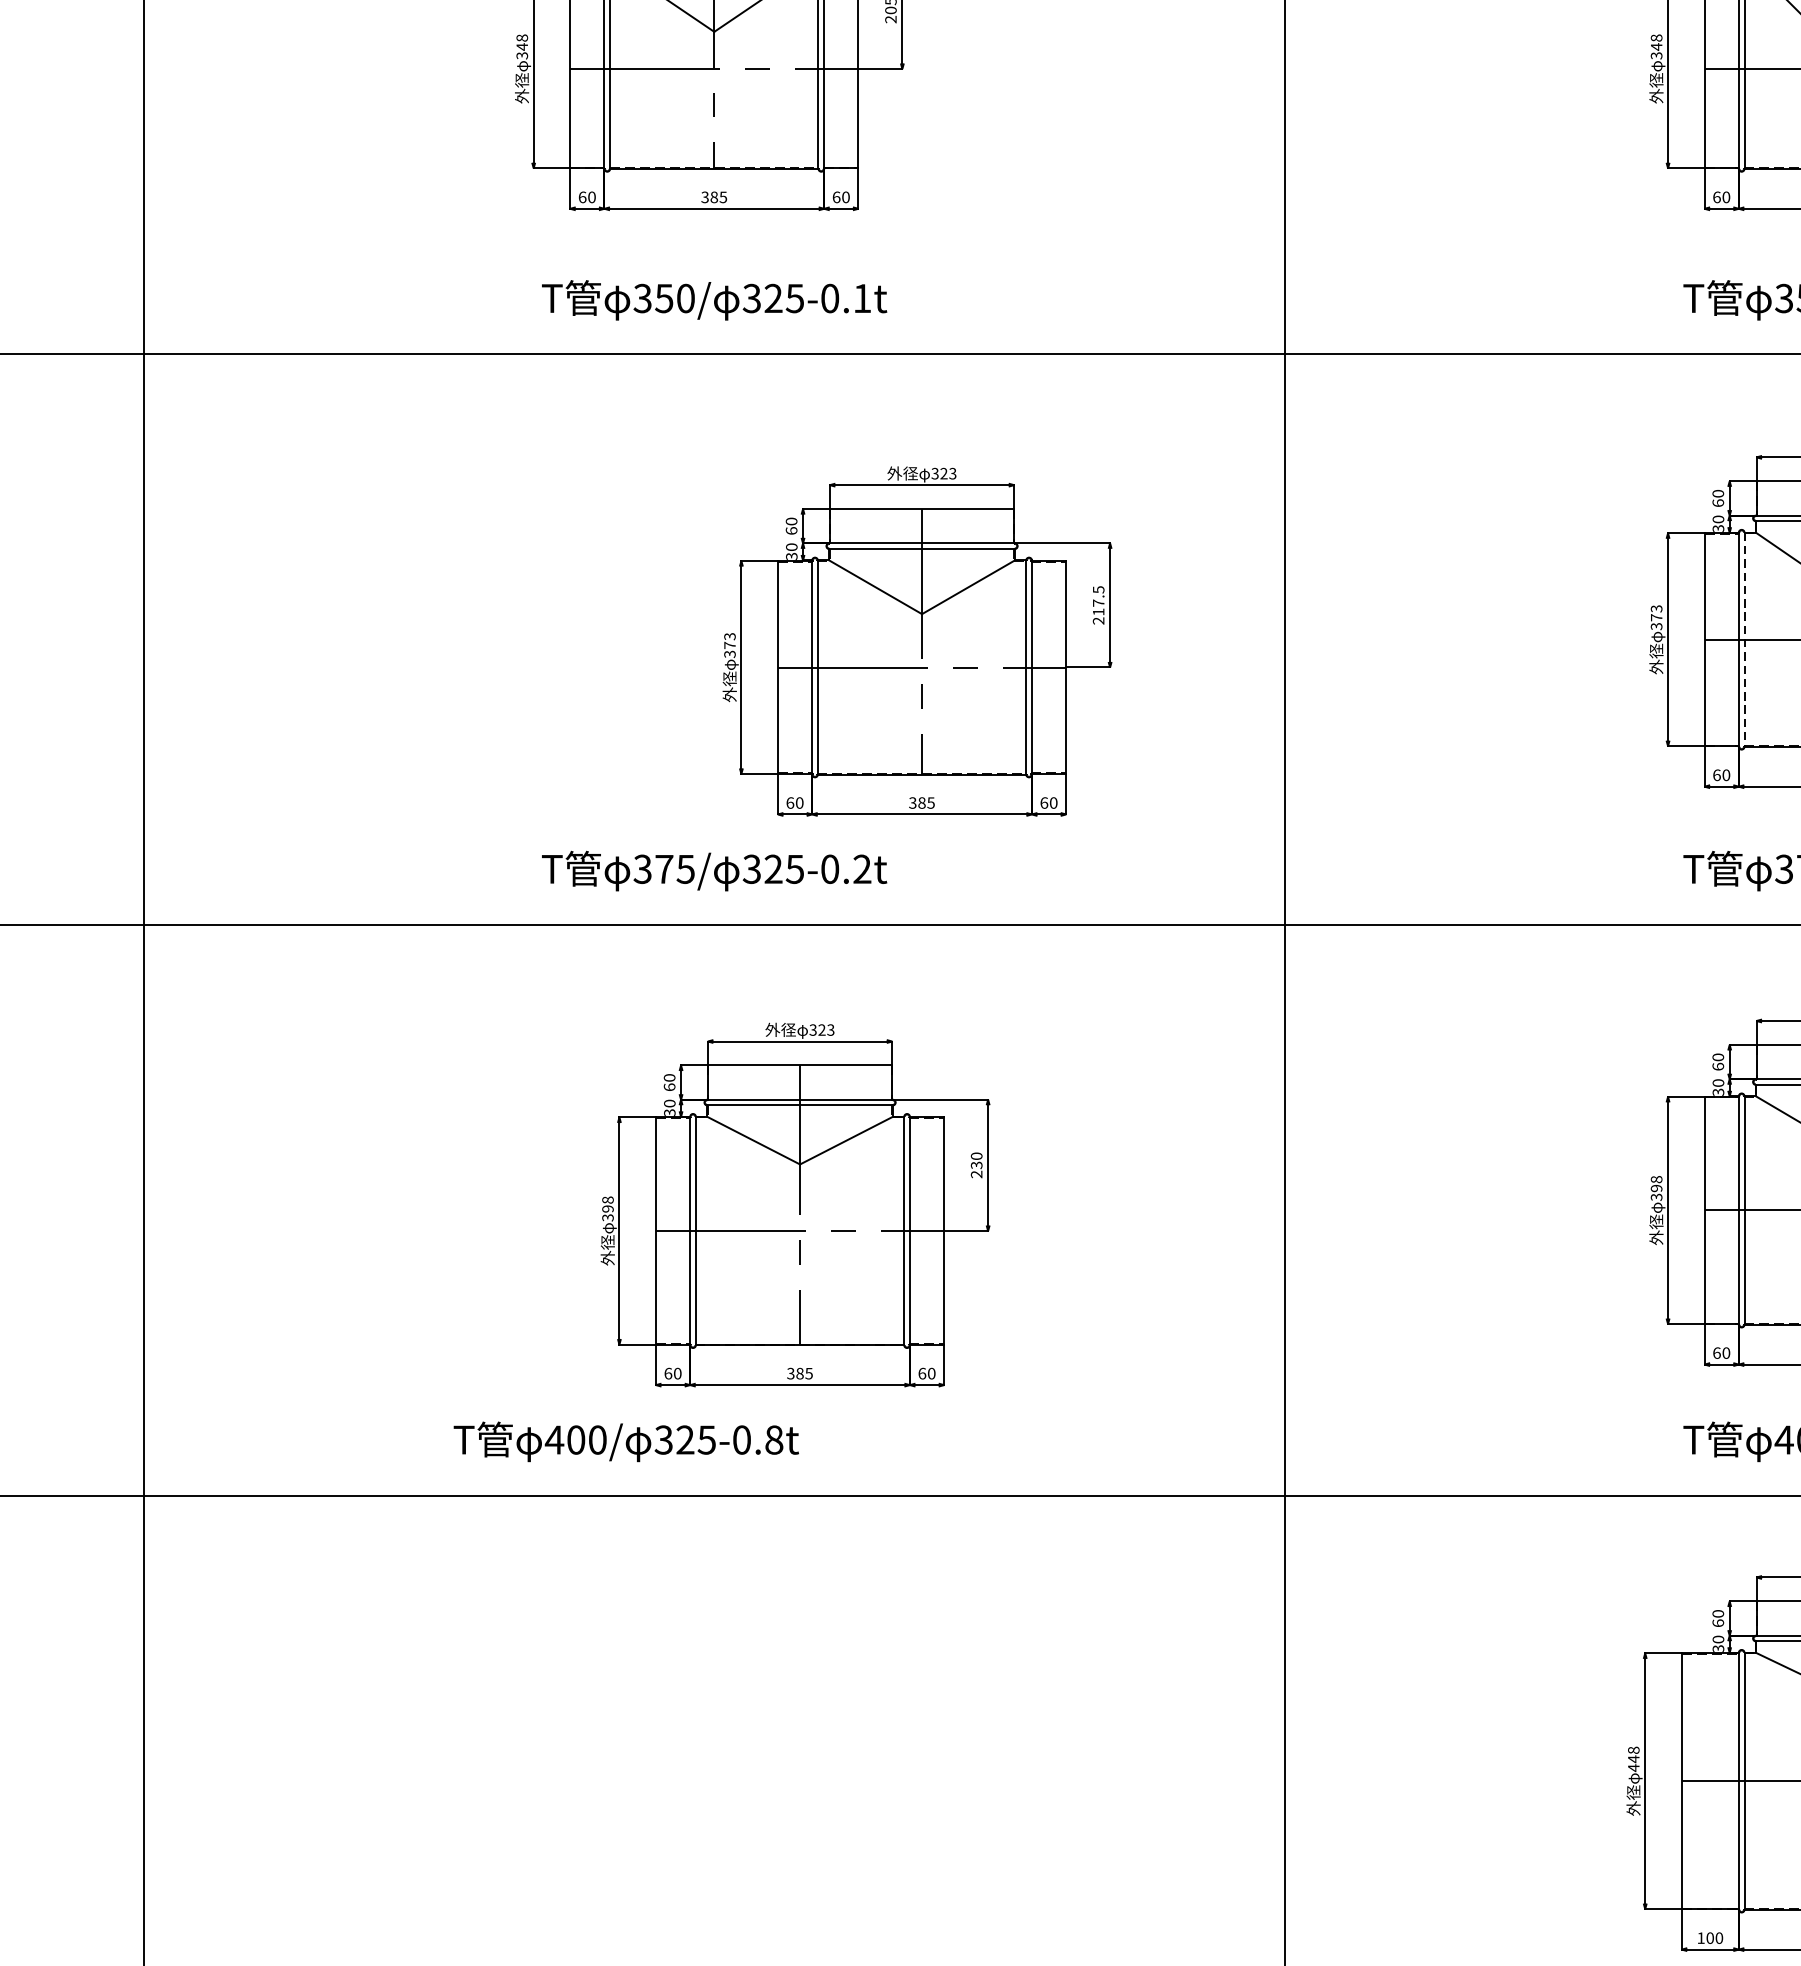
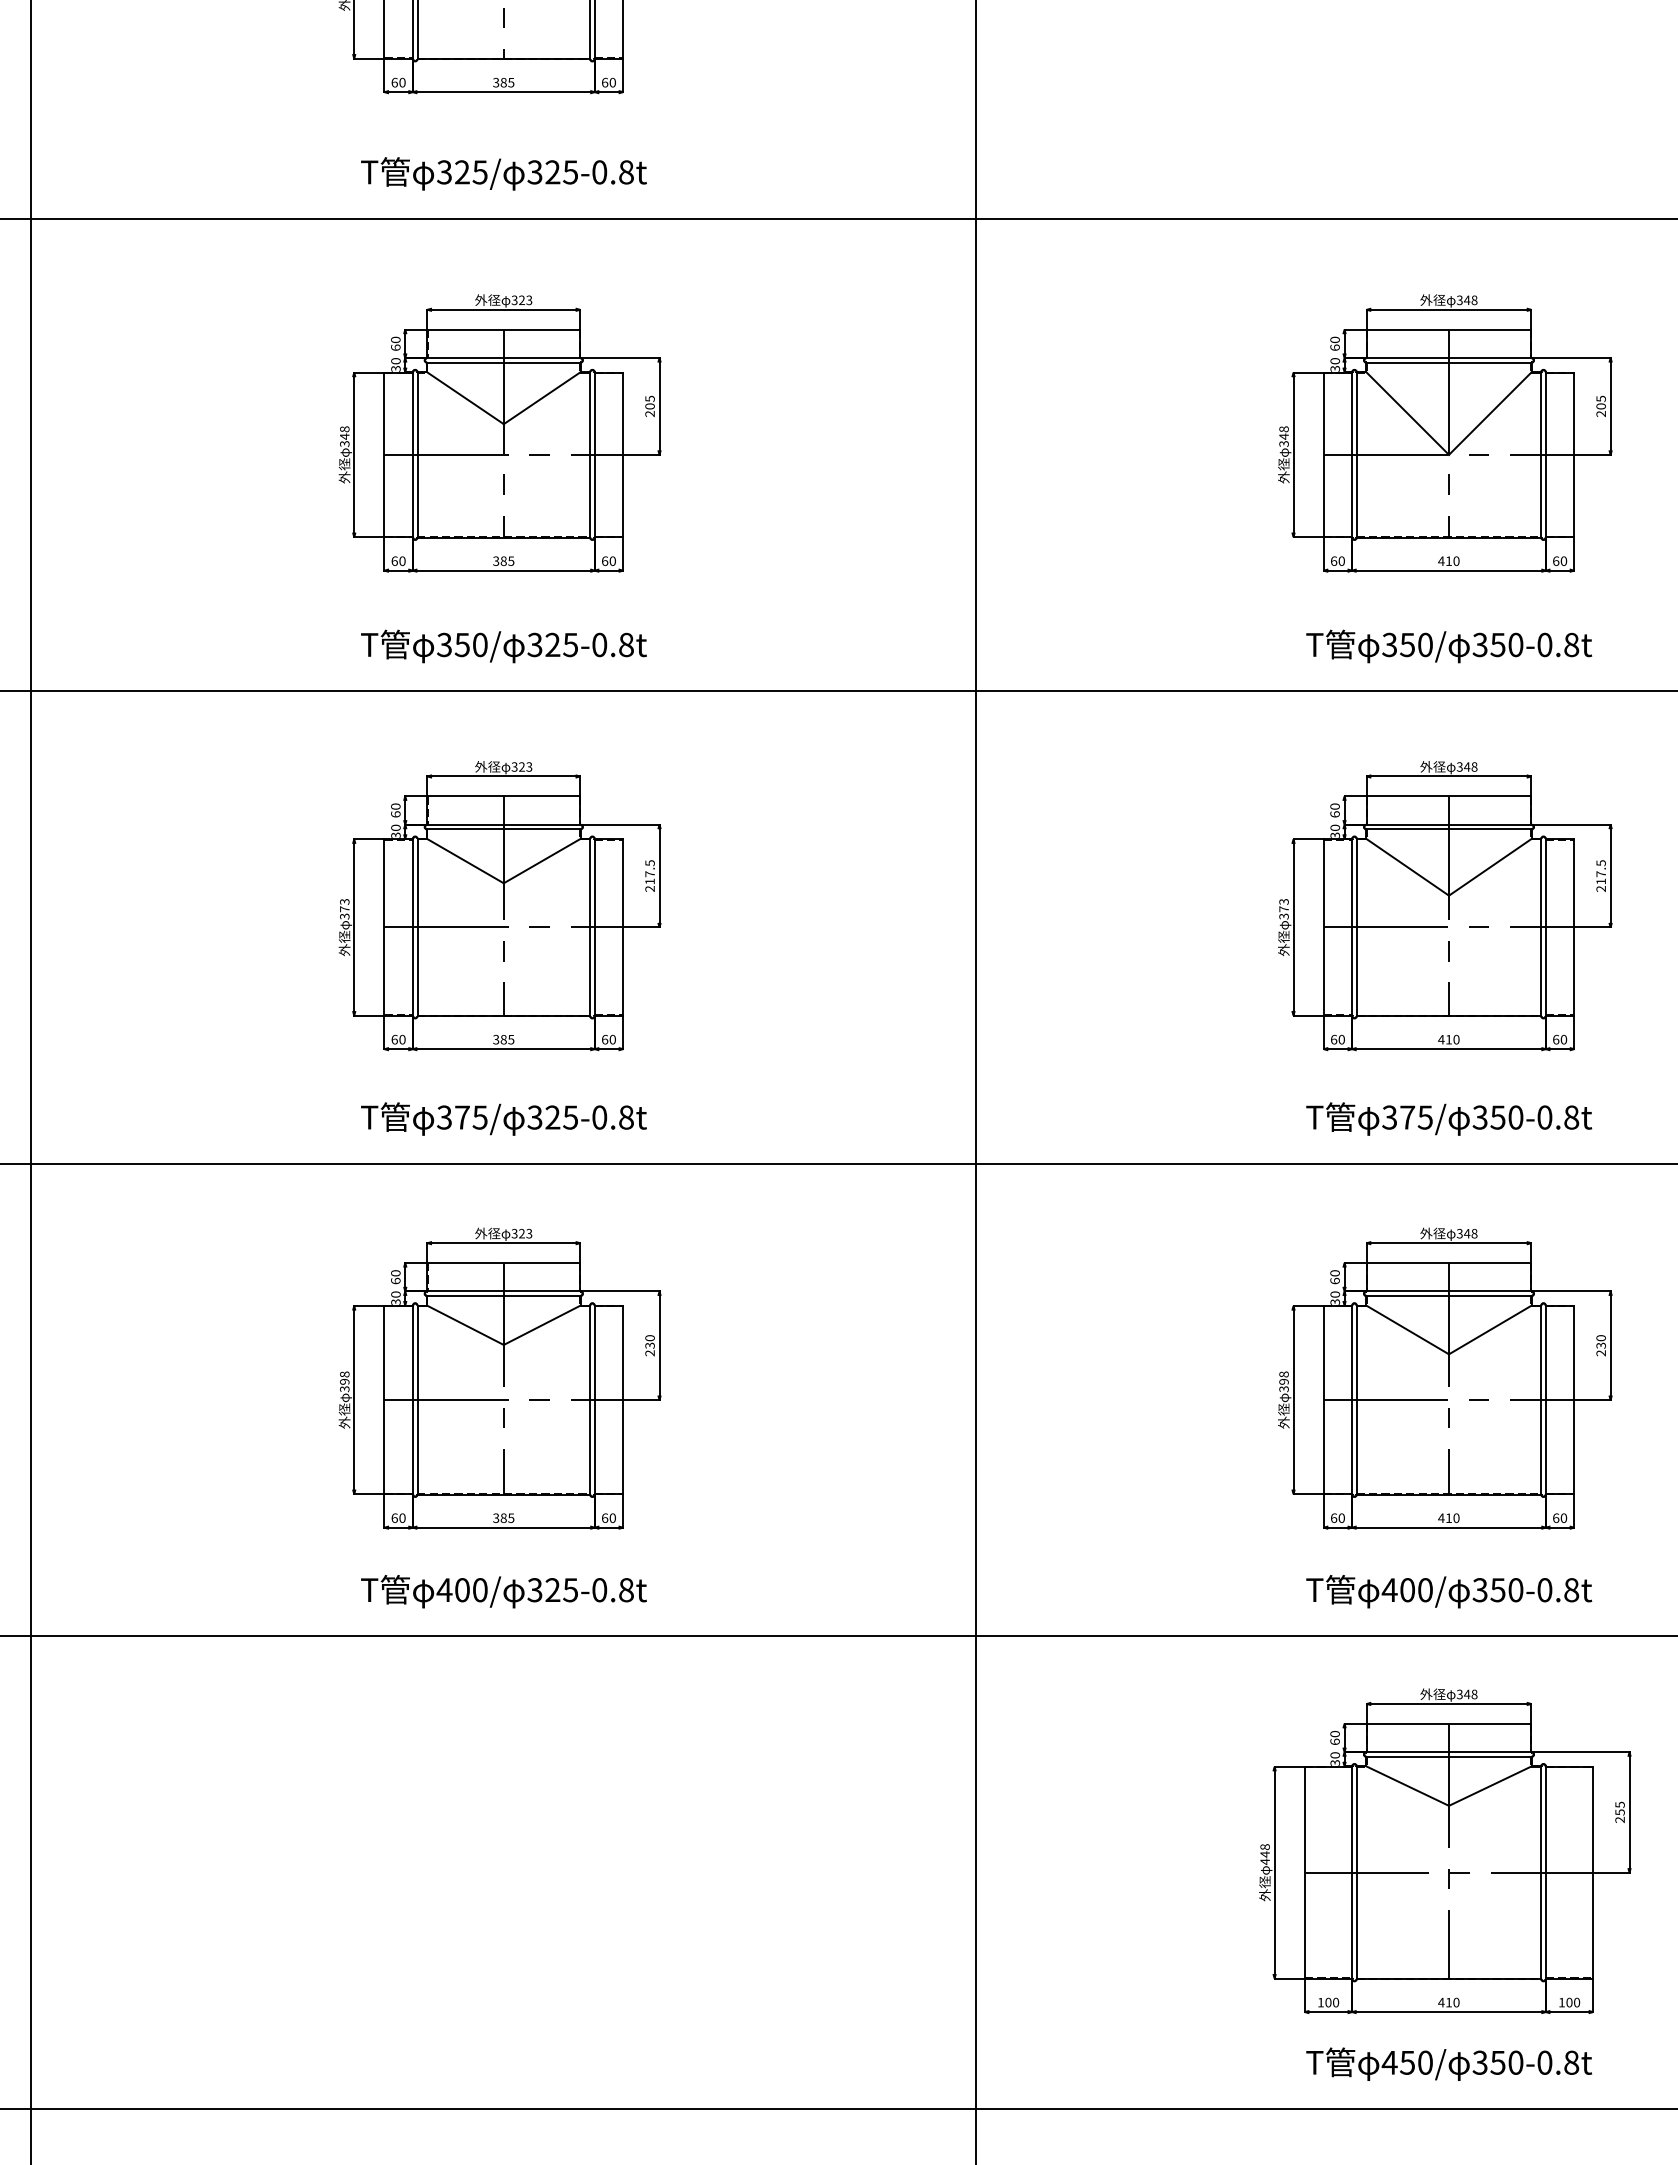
text: (862, 297) -> (626, 644), 325-0.1t -> 325-0.8t
line: (1744, 639) -> (1356, 927), dashed -> solid
part: (916, 642) -> (499, 906), moved
text: (862, 869) -> (626, 1117), 325-0.2t -> 325-0.8t
part: (794, 1204) -> (499, 1378), moved
text: (625, 1441) -> (503, 1591), moved

